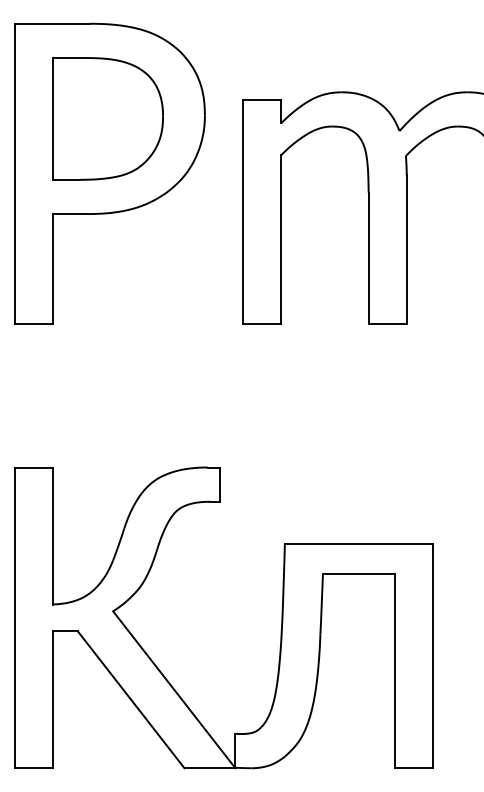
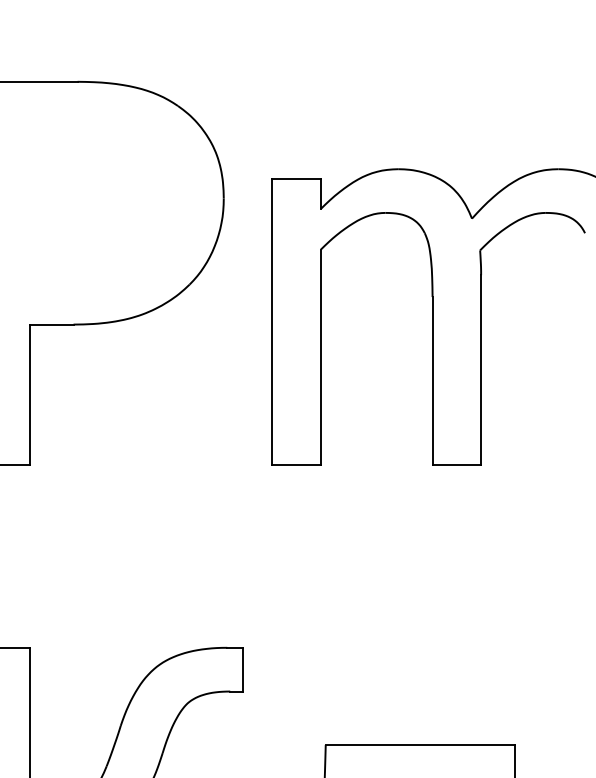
part: (107, 118) -> (99, 202), removed

